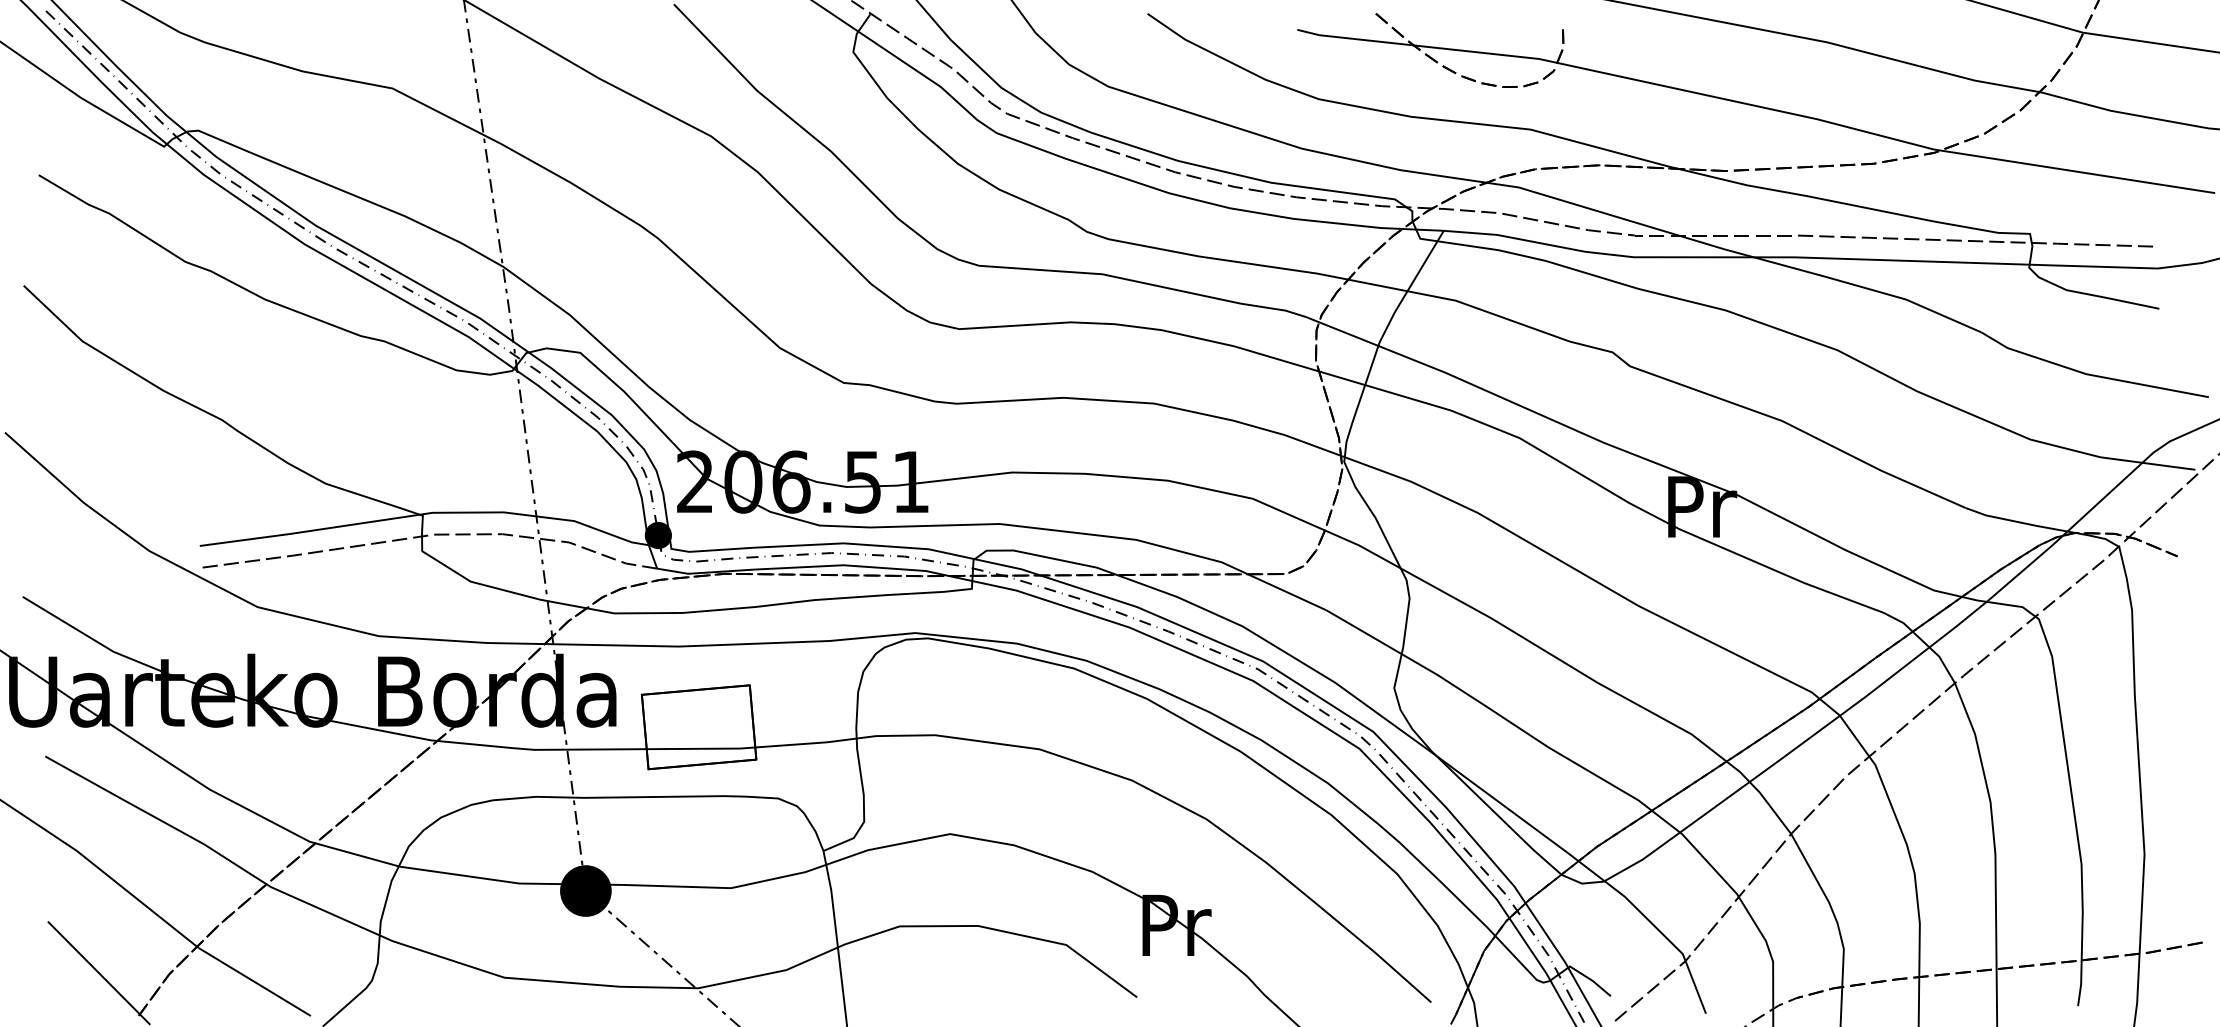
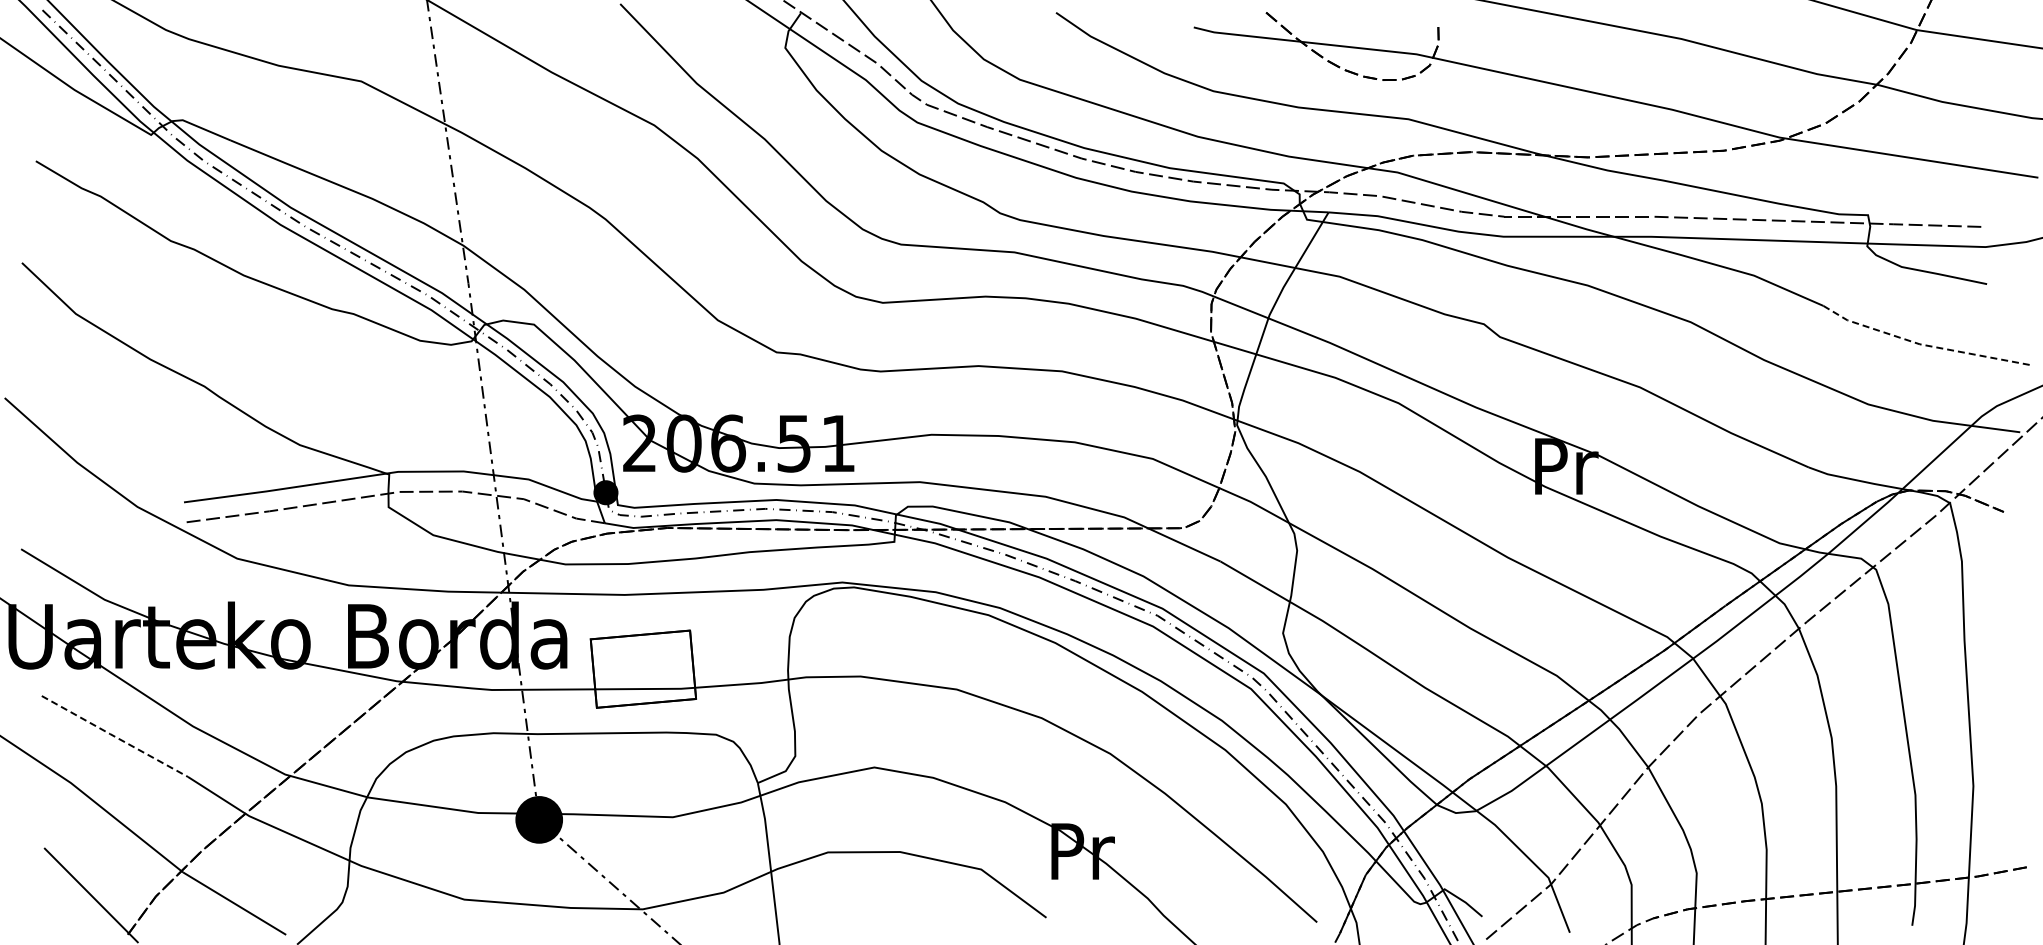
line: (2090, 375) -> (1923, 345), solid -> dashed
line: (124, 800) -> (114, 736), solid -> dashed

